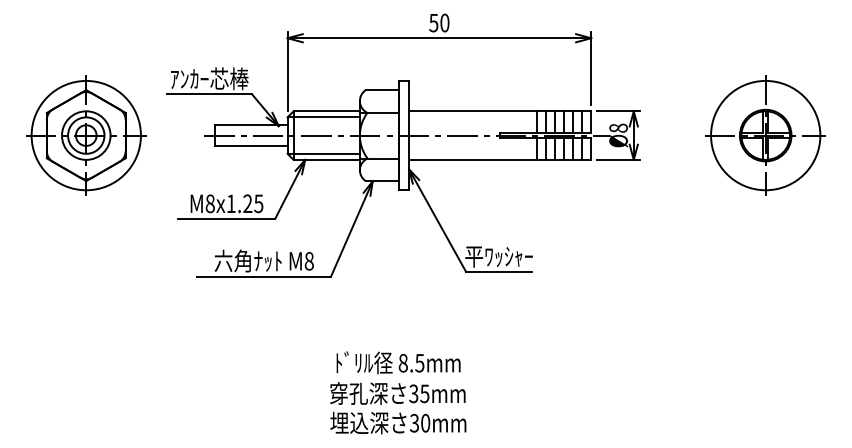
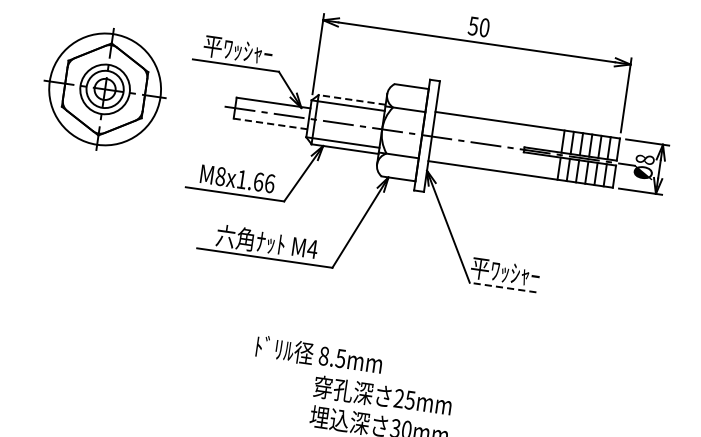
text: (209, 78) -> (238, 49), ｱﾝｶｰ芯棒 -> 平ﾜｯｼｬｰ
line: (326, 111) -> (351, 100), solid -> dashed
line: (251, 145) -> (270, 123), solid -> dashed
text: (253, 203) -> (264, 182), M8x1.25 -> M8x1.66
text: (309, 261) -> (312, 249), M8 -> M4
line: (498, 271) -> (502, 287), solid -> dashed
text: (398, 362) -> (319, 354), moved
text: (413, 394) -> (398, 399), 35mm -> 25mm

